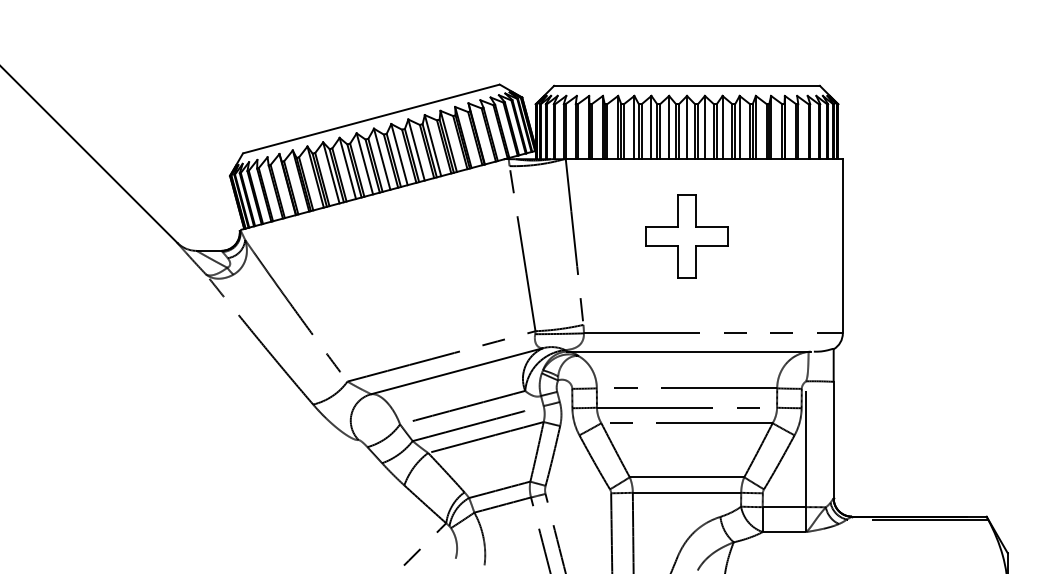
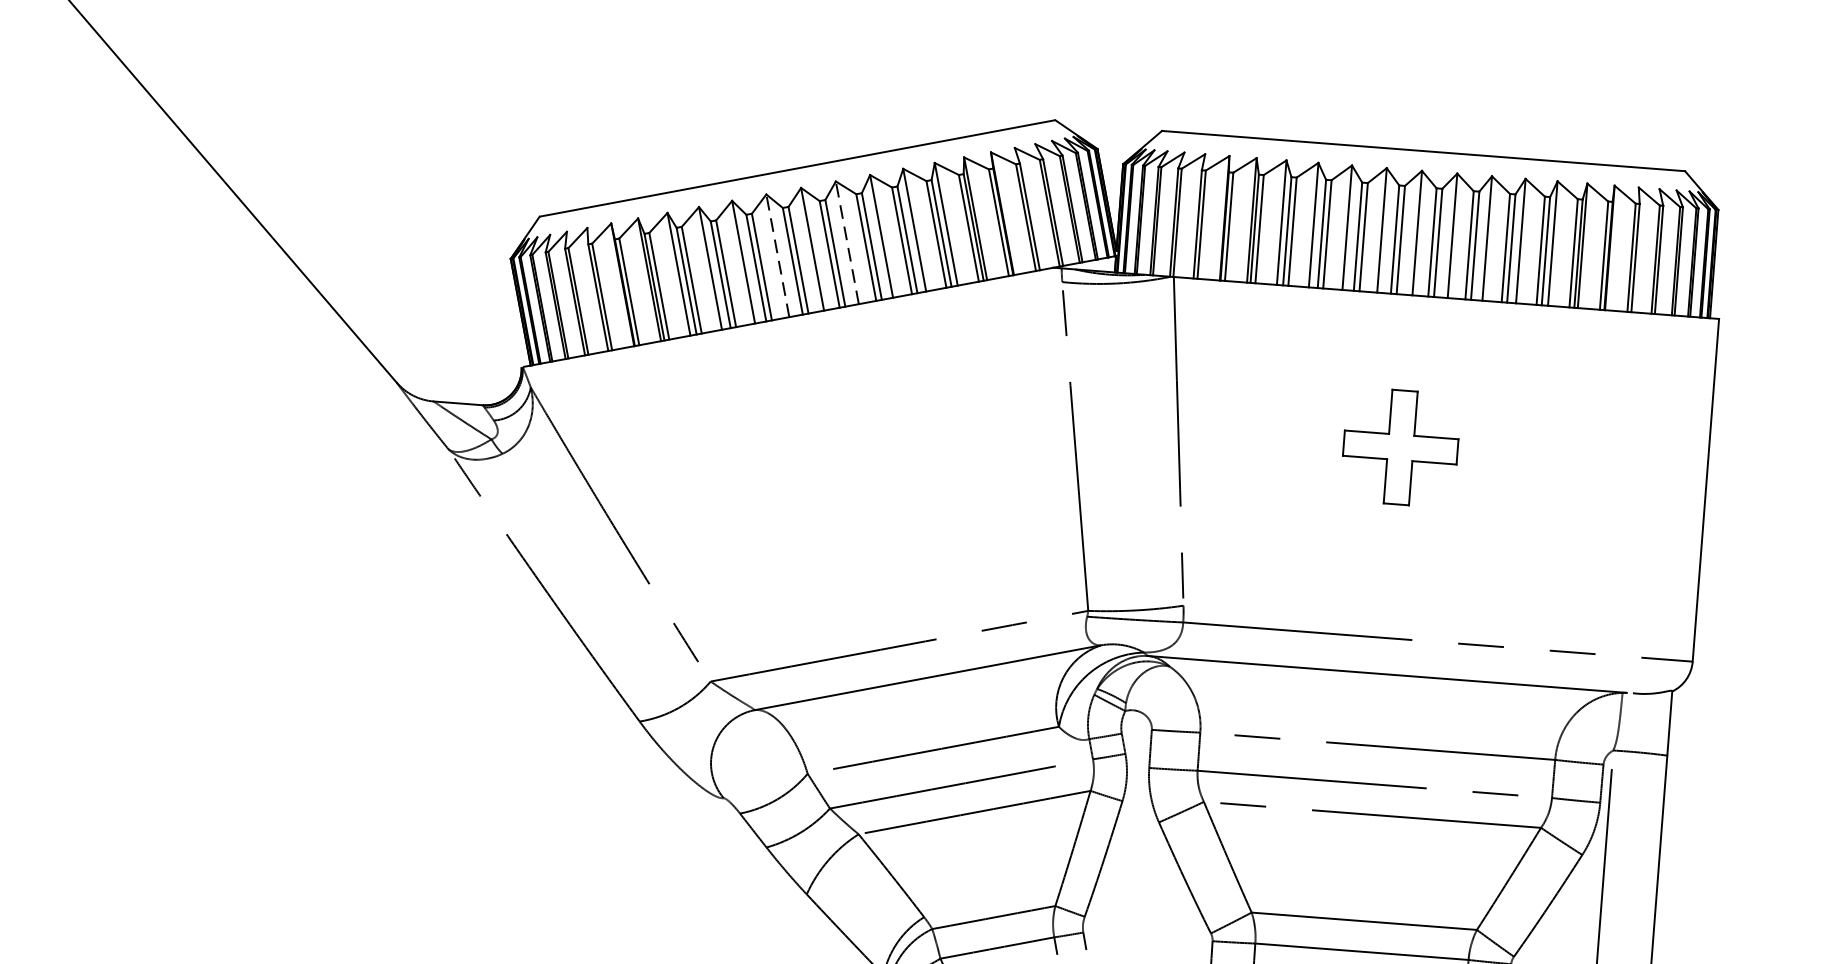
line: (399, 154) -> (847, 242), solid -> dashed
line: (364, 163) -> (777, 254), solid -> dashed
part: (686, 236) -> (1399, 447), size x0.7

